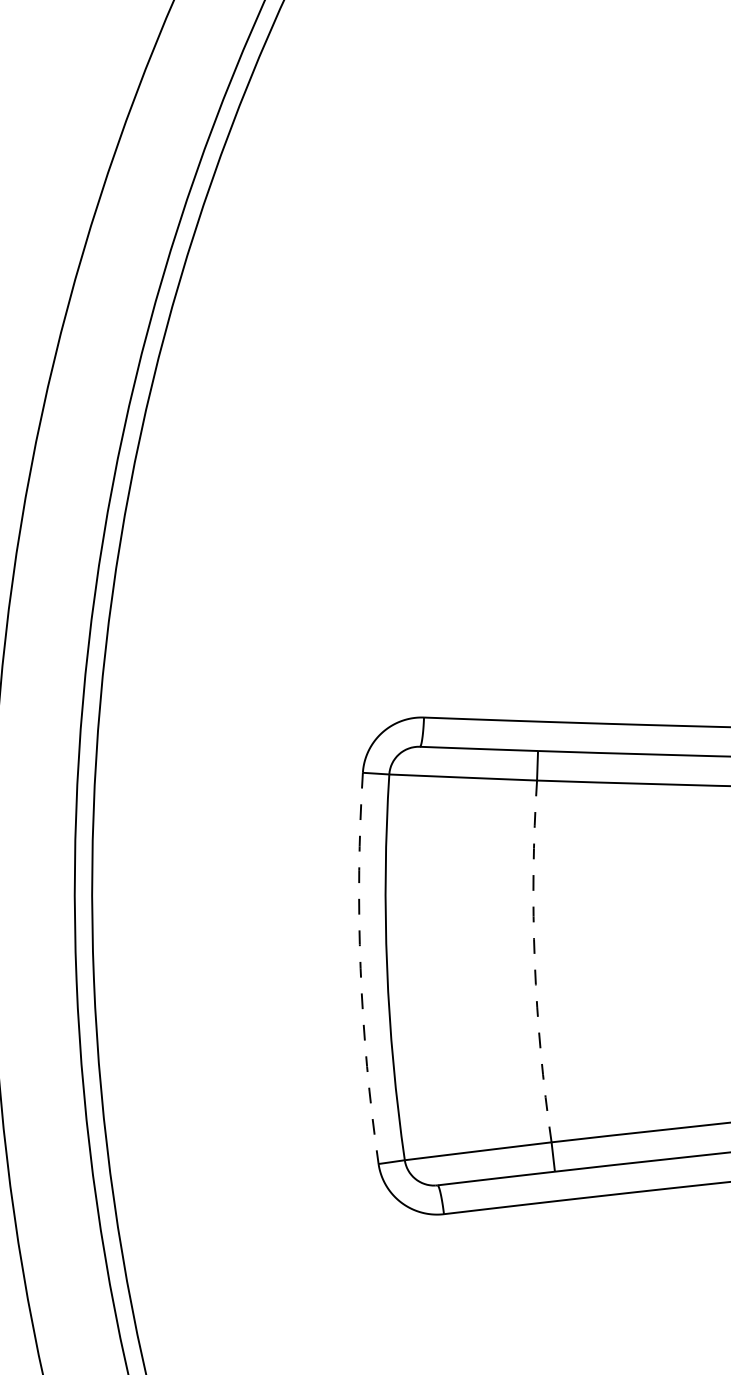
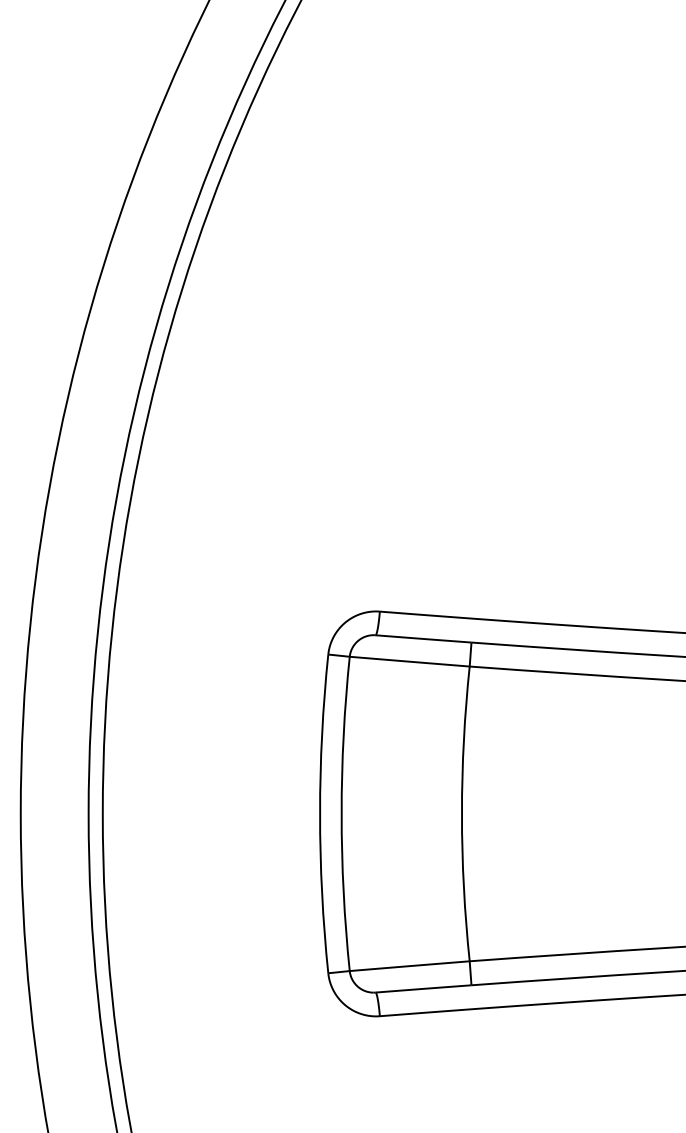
arc: (534, 961) -> (461, 813), dashed -> solid
arc: (361, 968) -> (320, 813), dashed -> solid

